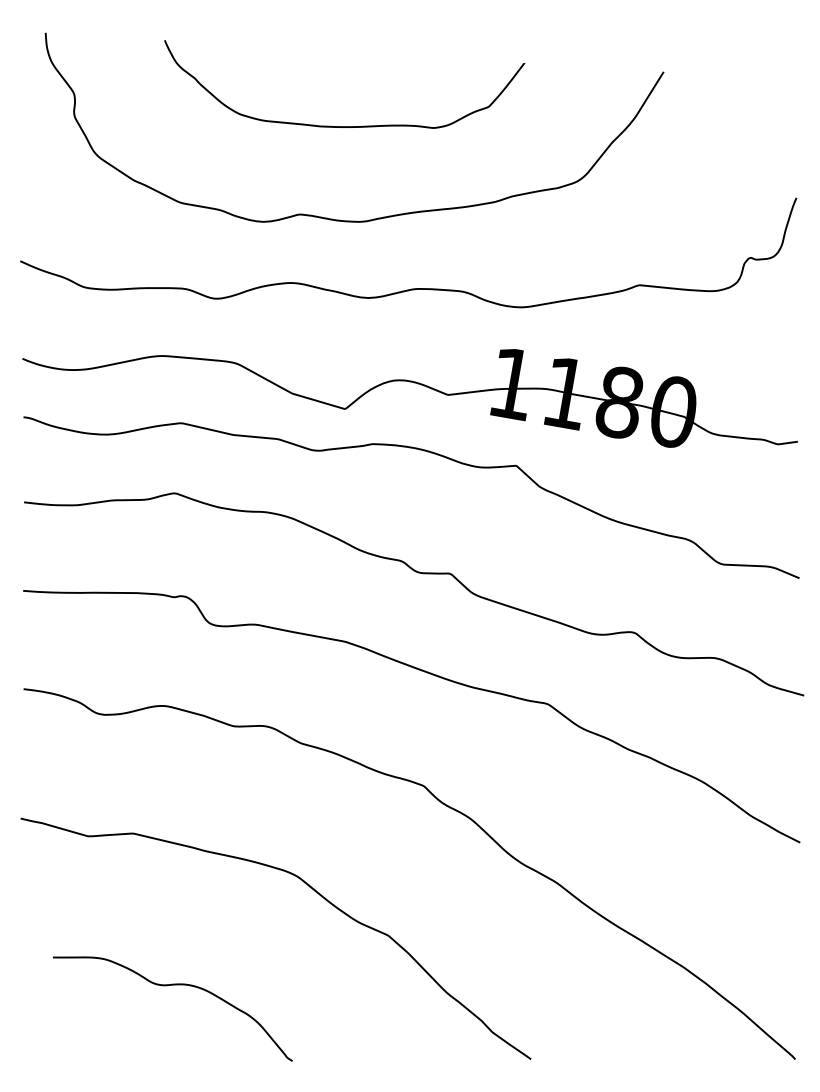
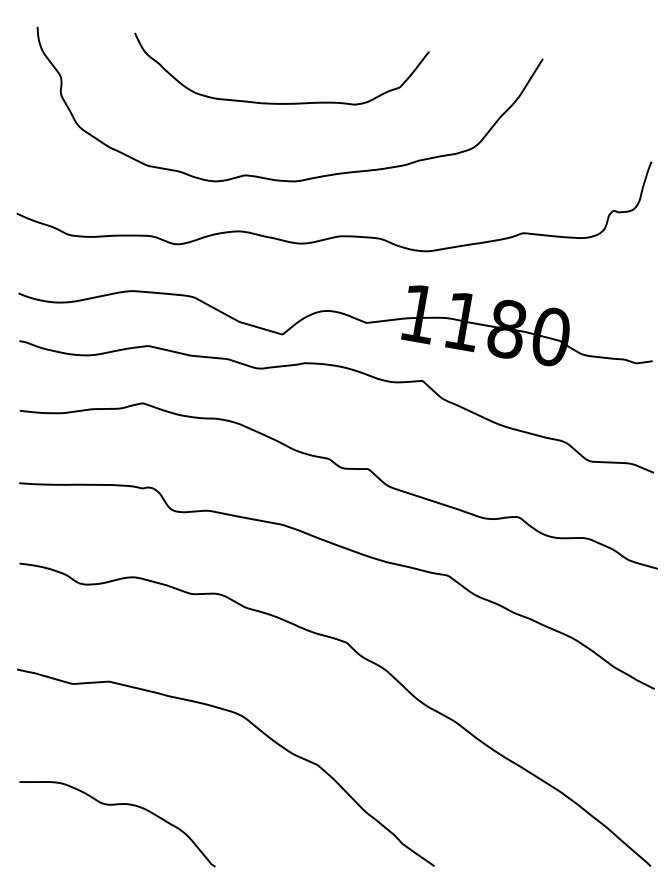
curve: (172, 986) -> (117, 805), moved

